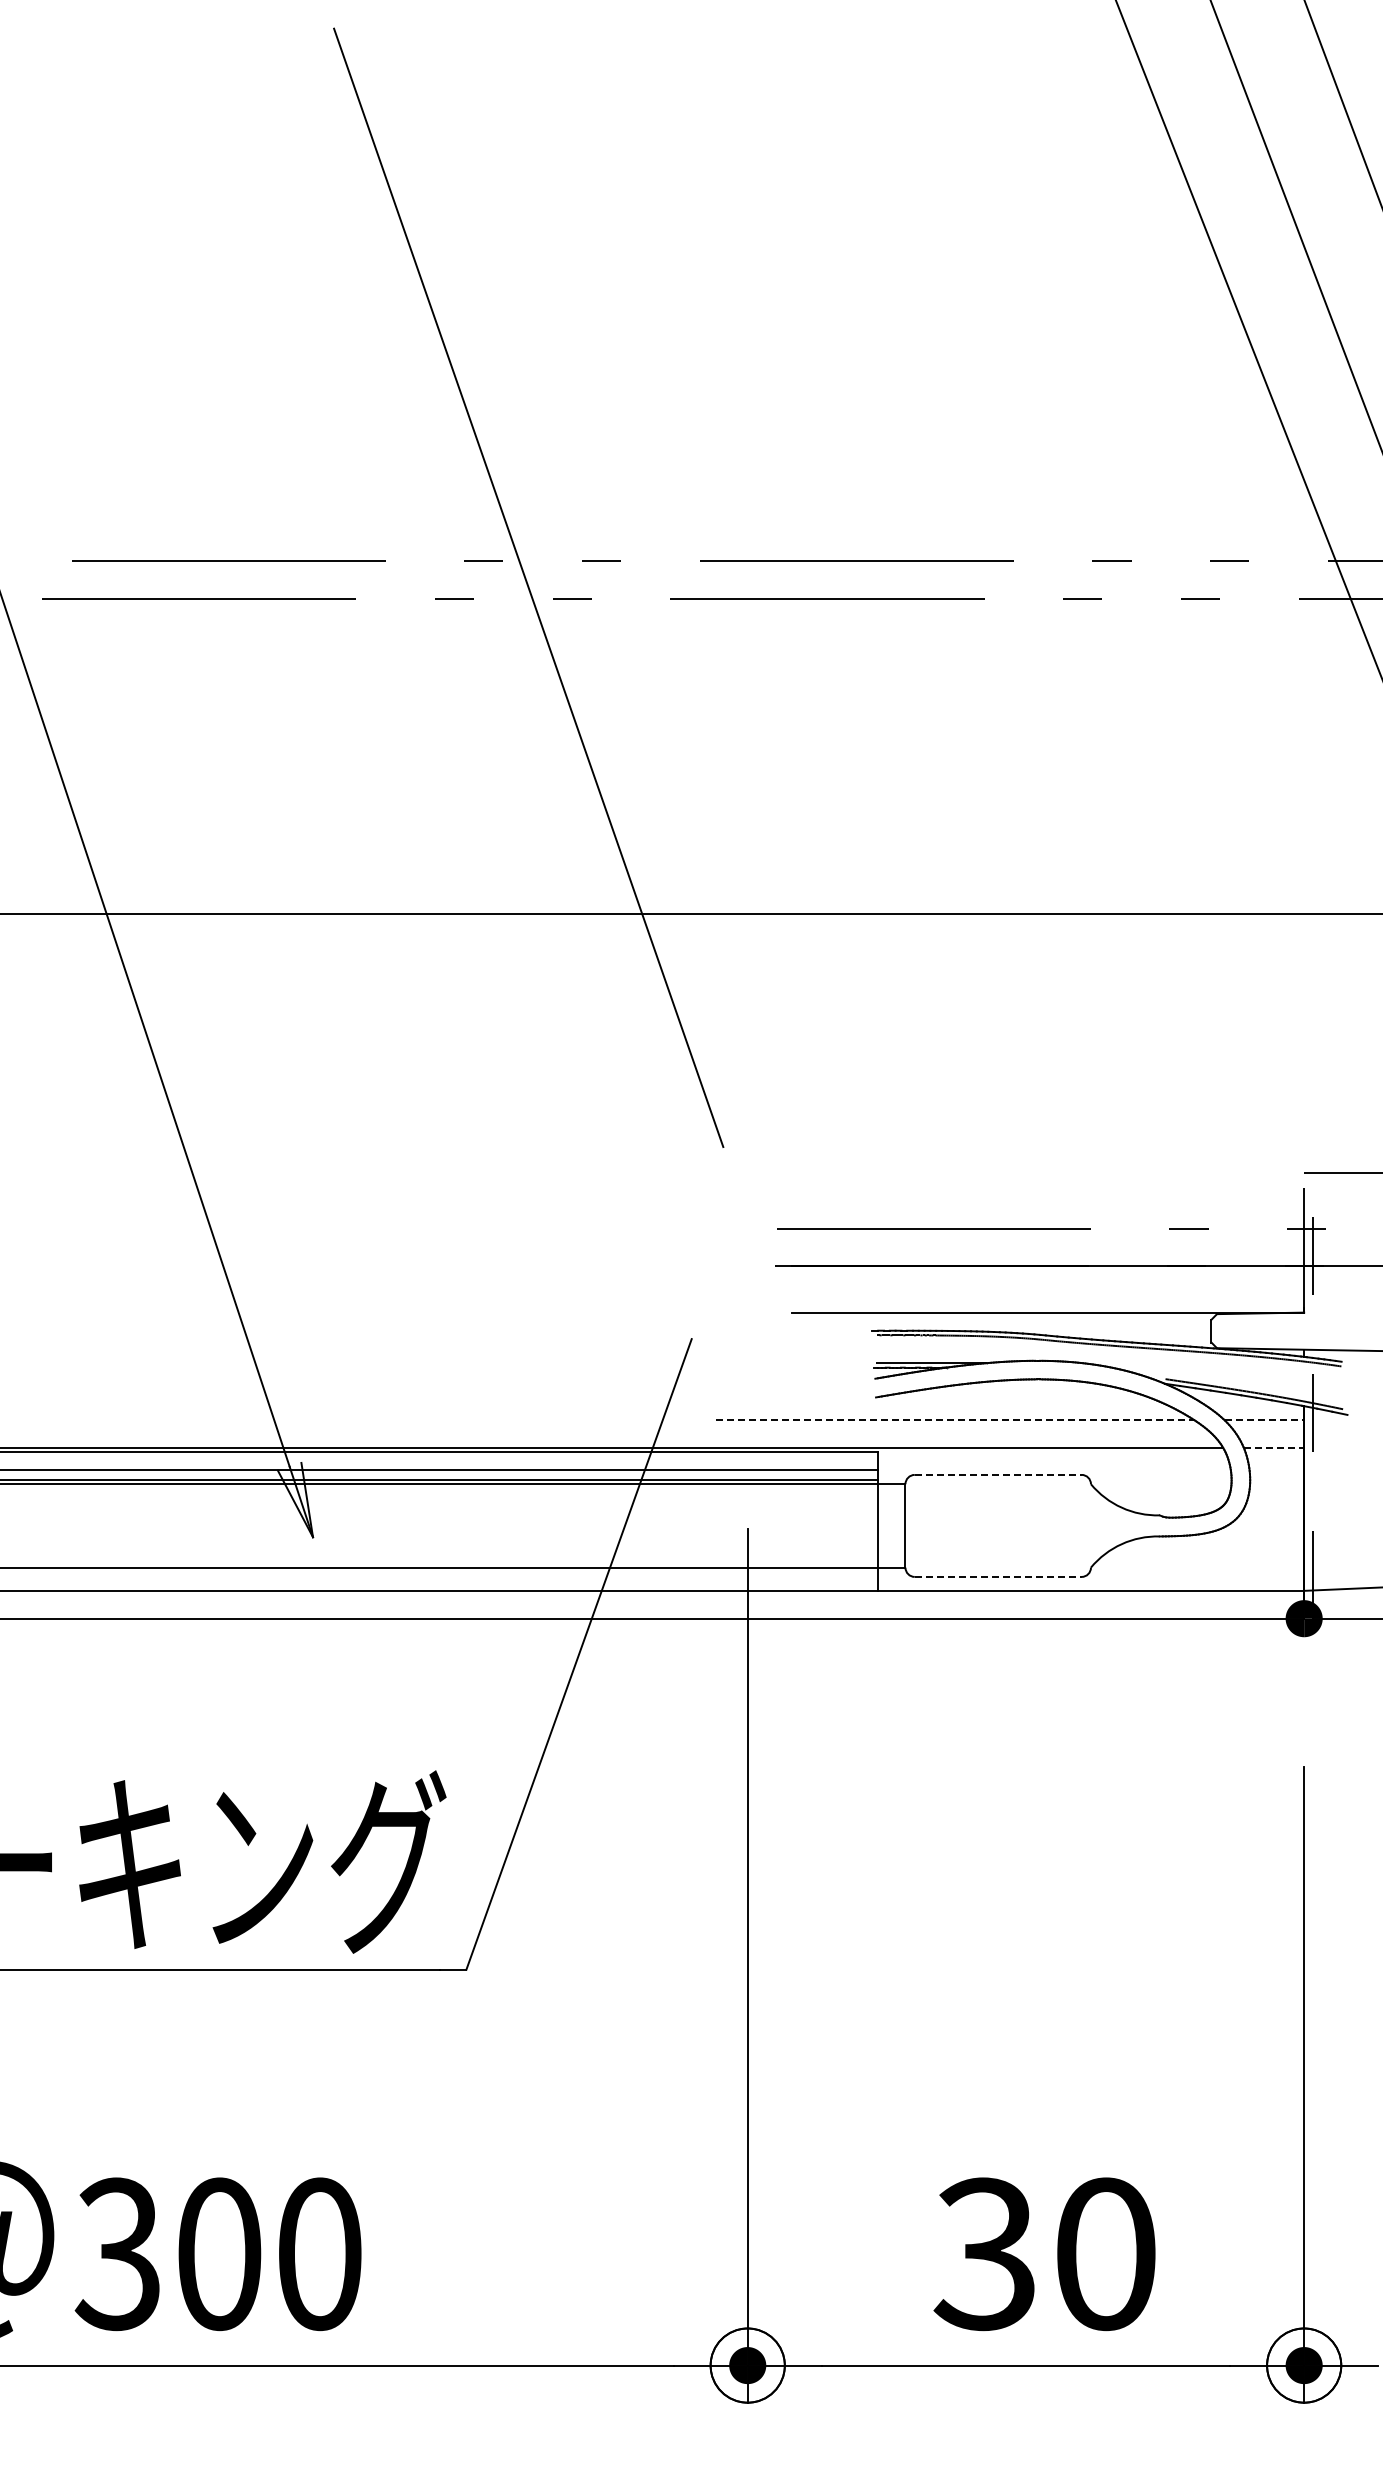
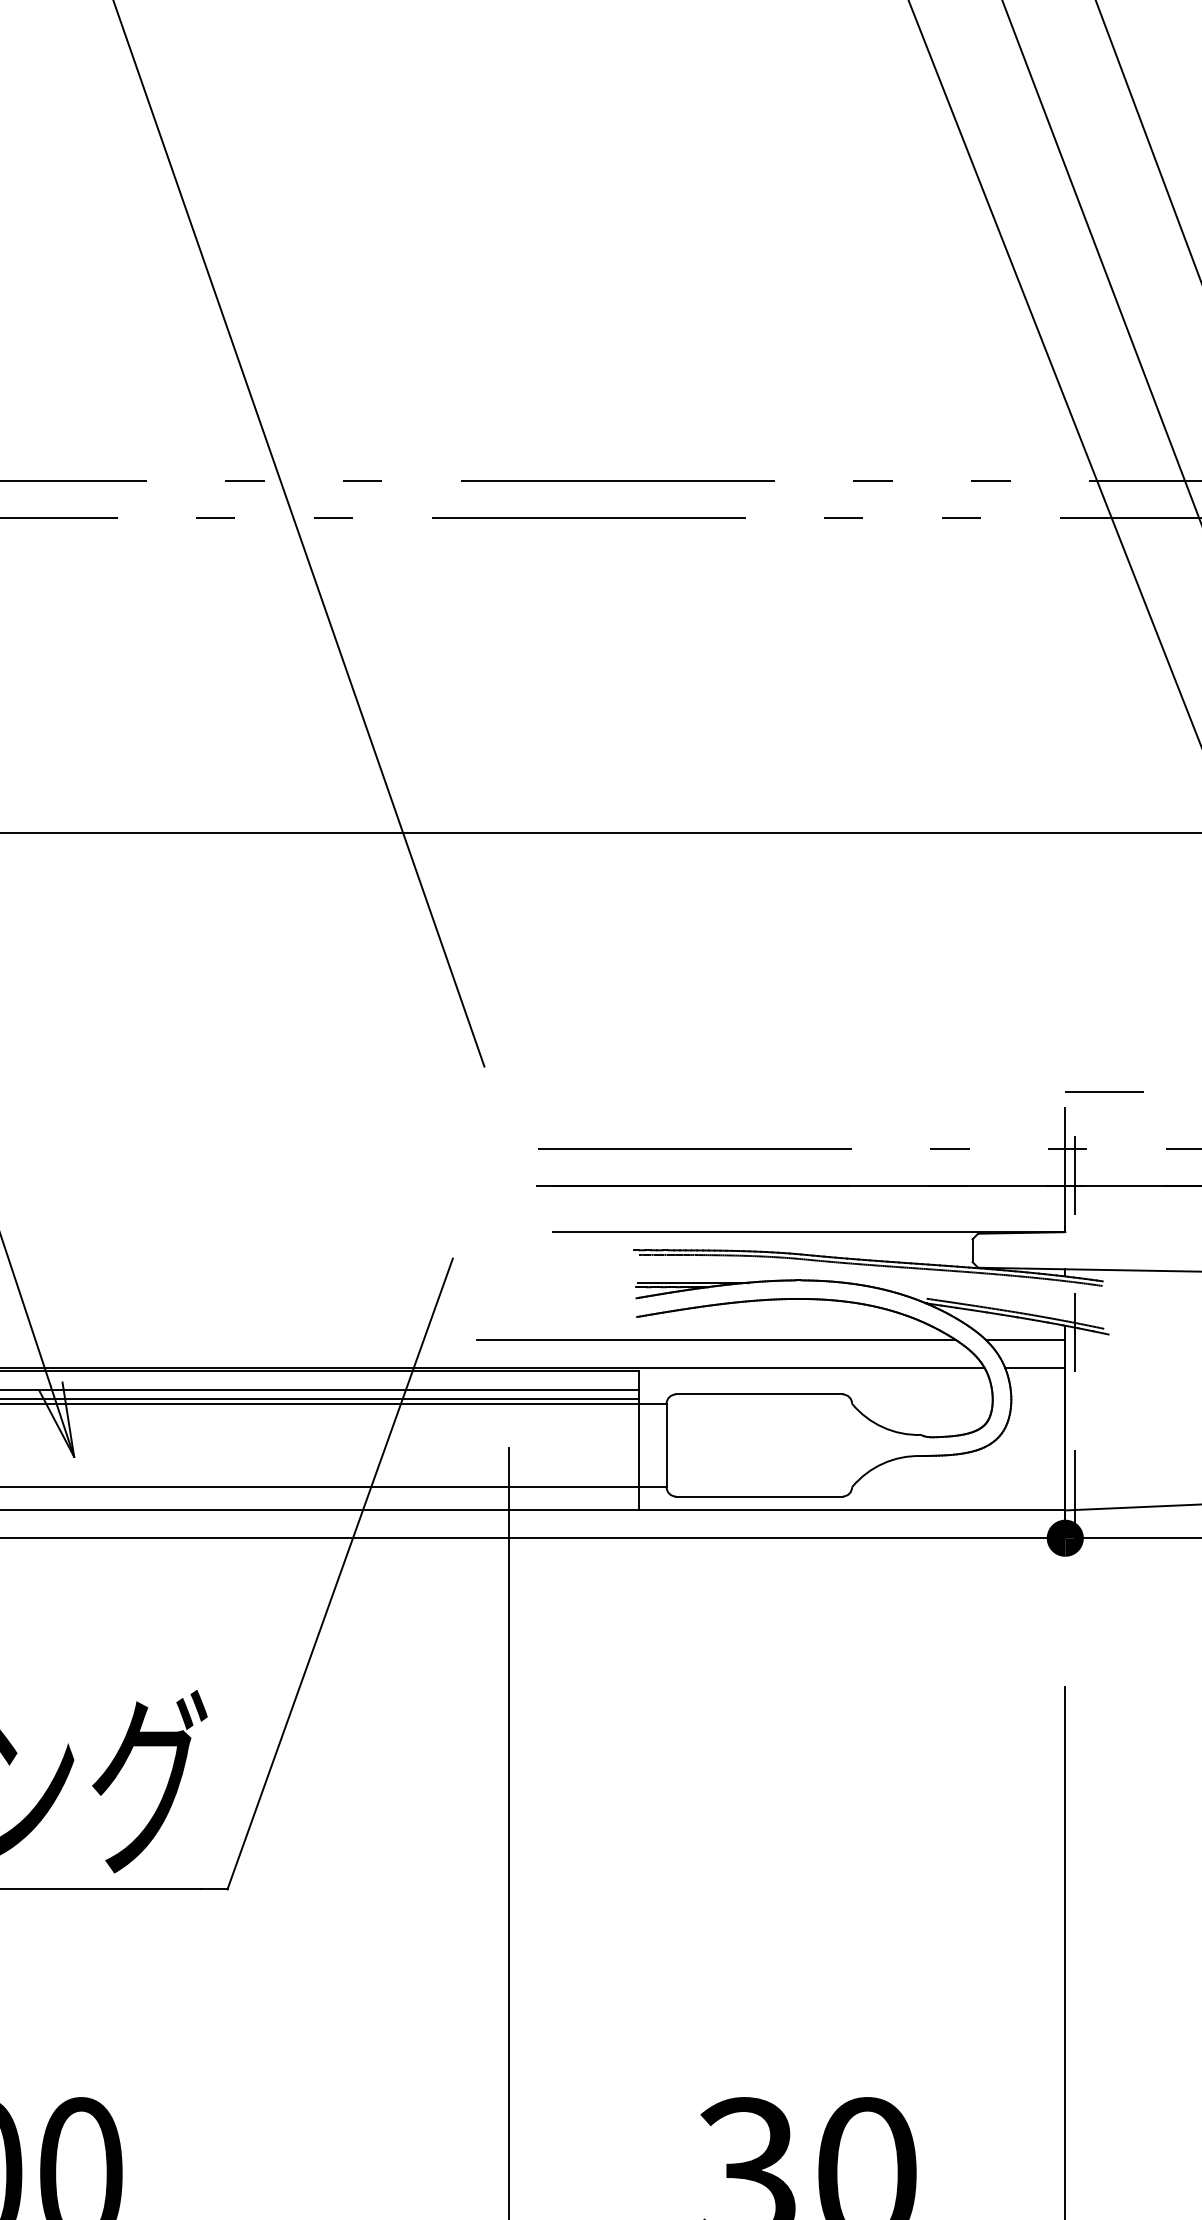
line: (955, 1420) -> (716, 1340), dashed -> solid
line: (1264, 1420) -> (1025, 1340), dashed -> solid
line: (1274, 1448) -> (1035, 1368), dashed -> solid
line: (998, 1474) -> (759, 1394), dashed -> solid
line: (998, 1576) -> (759, 1496), dashed -> solid

